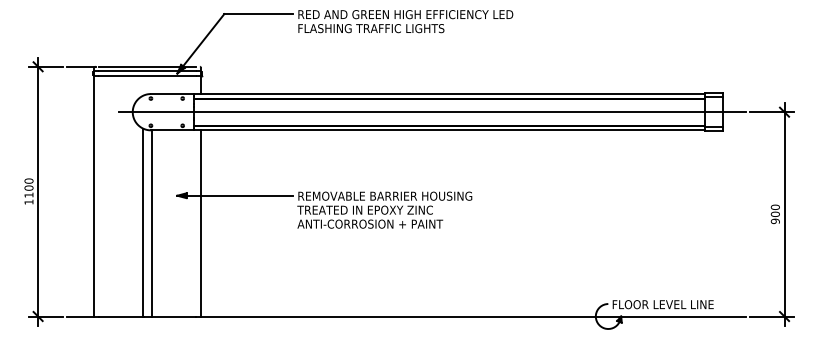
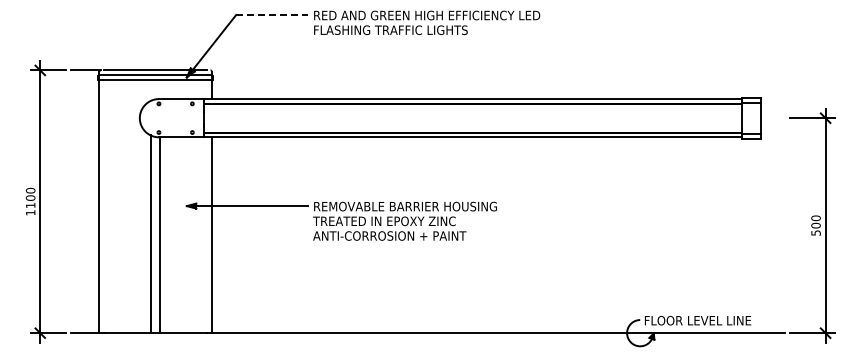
line: (258, 14) -> (272, 15), solid -> dashed
line: (431, 112) -> (454, 118), removed
text: (774, 220) -> (815, 232), 900 -> 500

